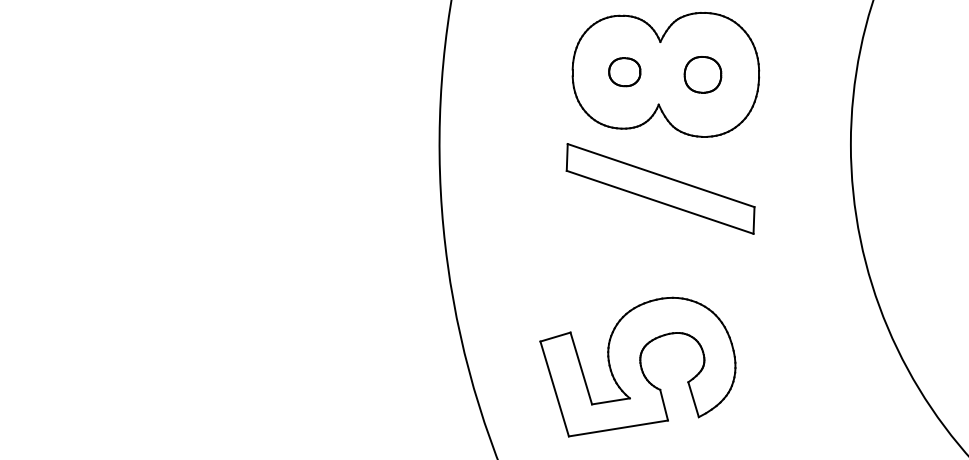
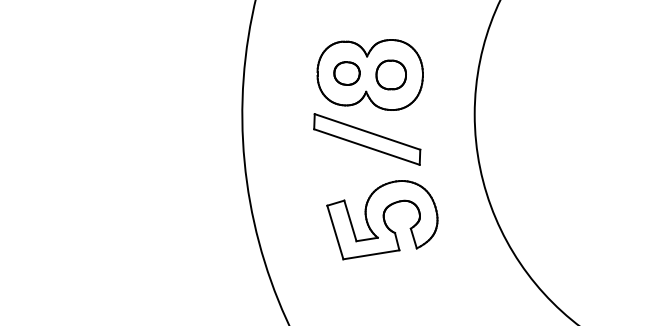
part: (623, 72) -> (346, 73), size x1.43
part: (701, 73) -> (390, 74), size x1.43
part: (638, 367) -> (382, 220), moved

